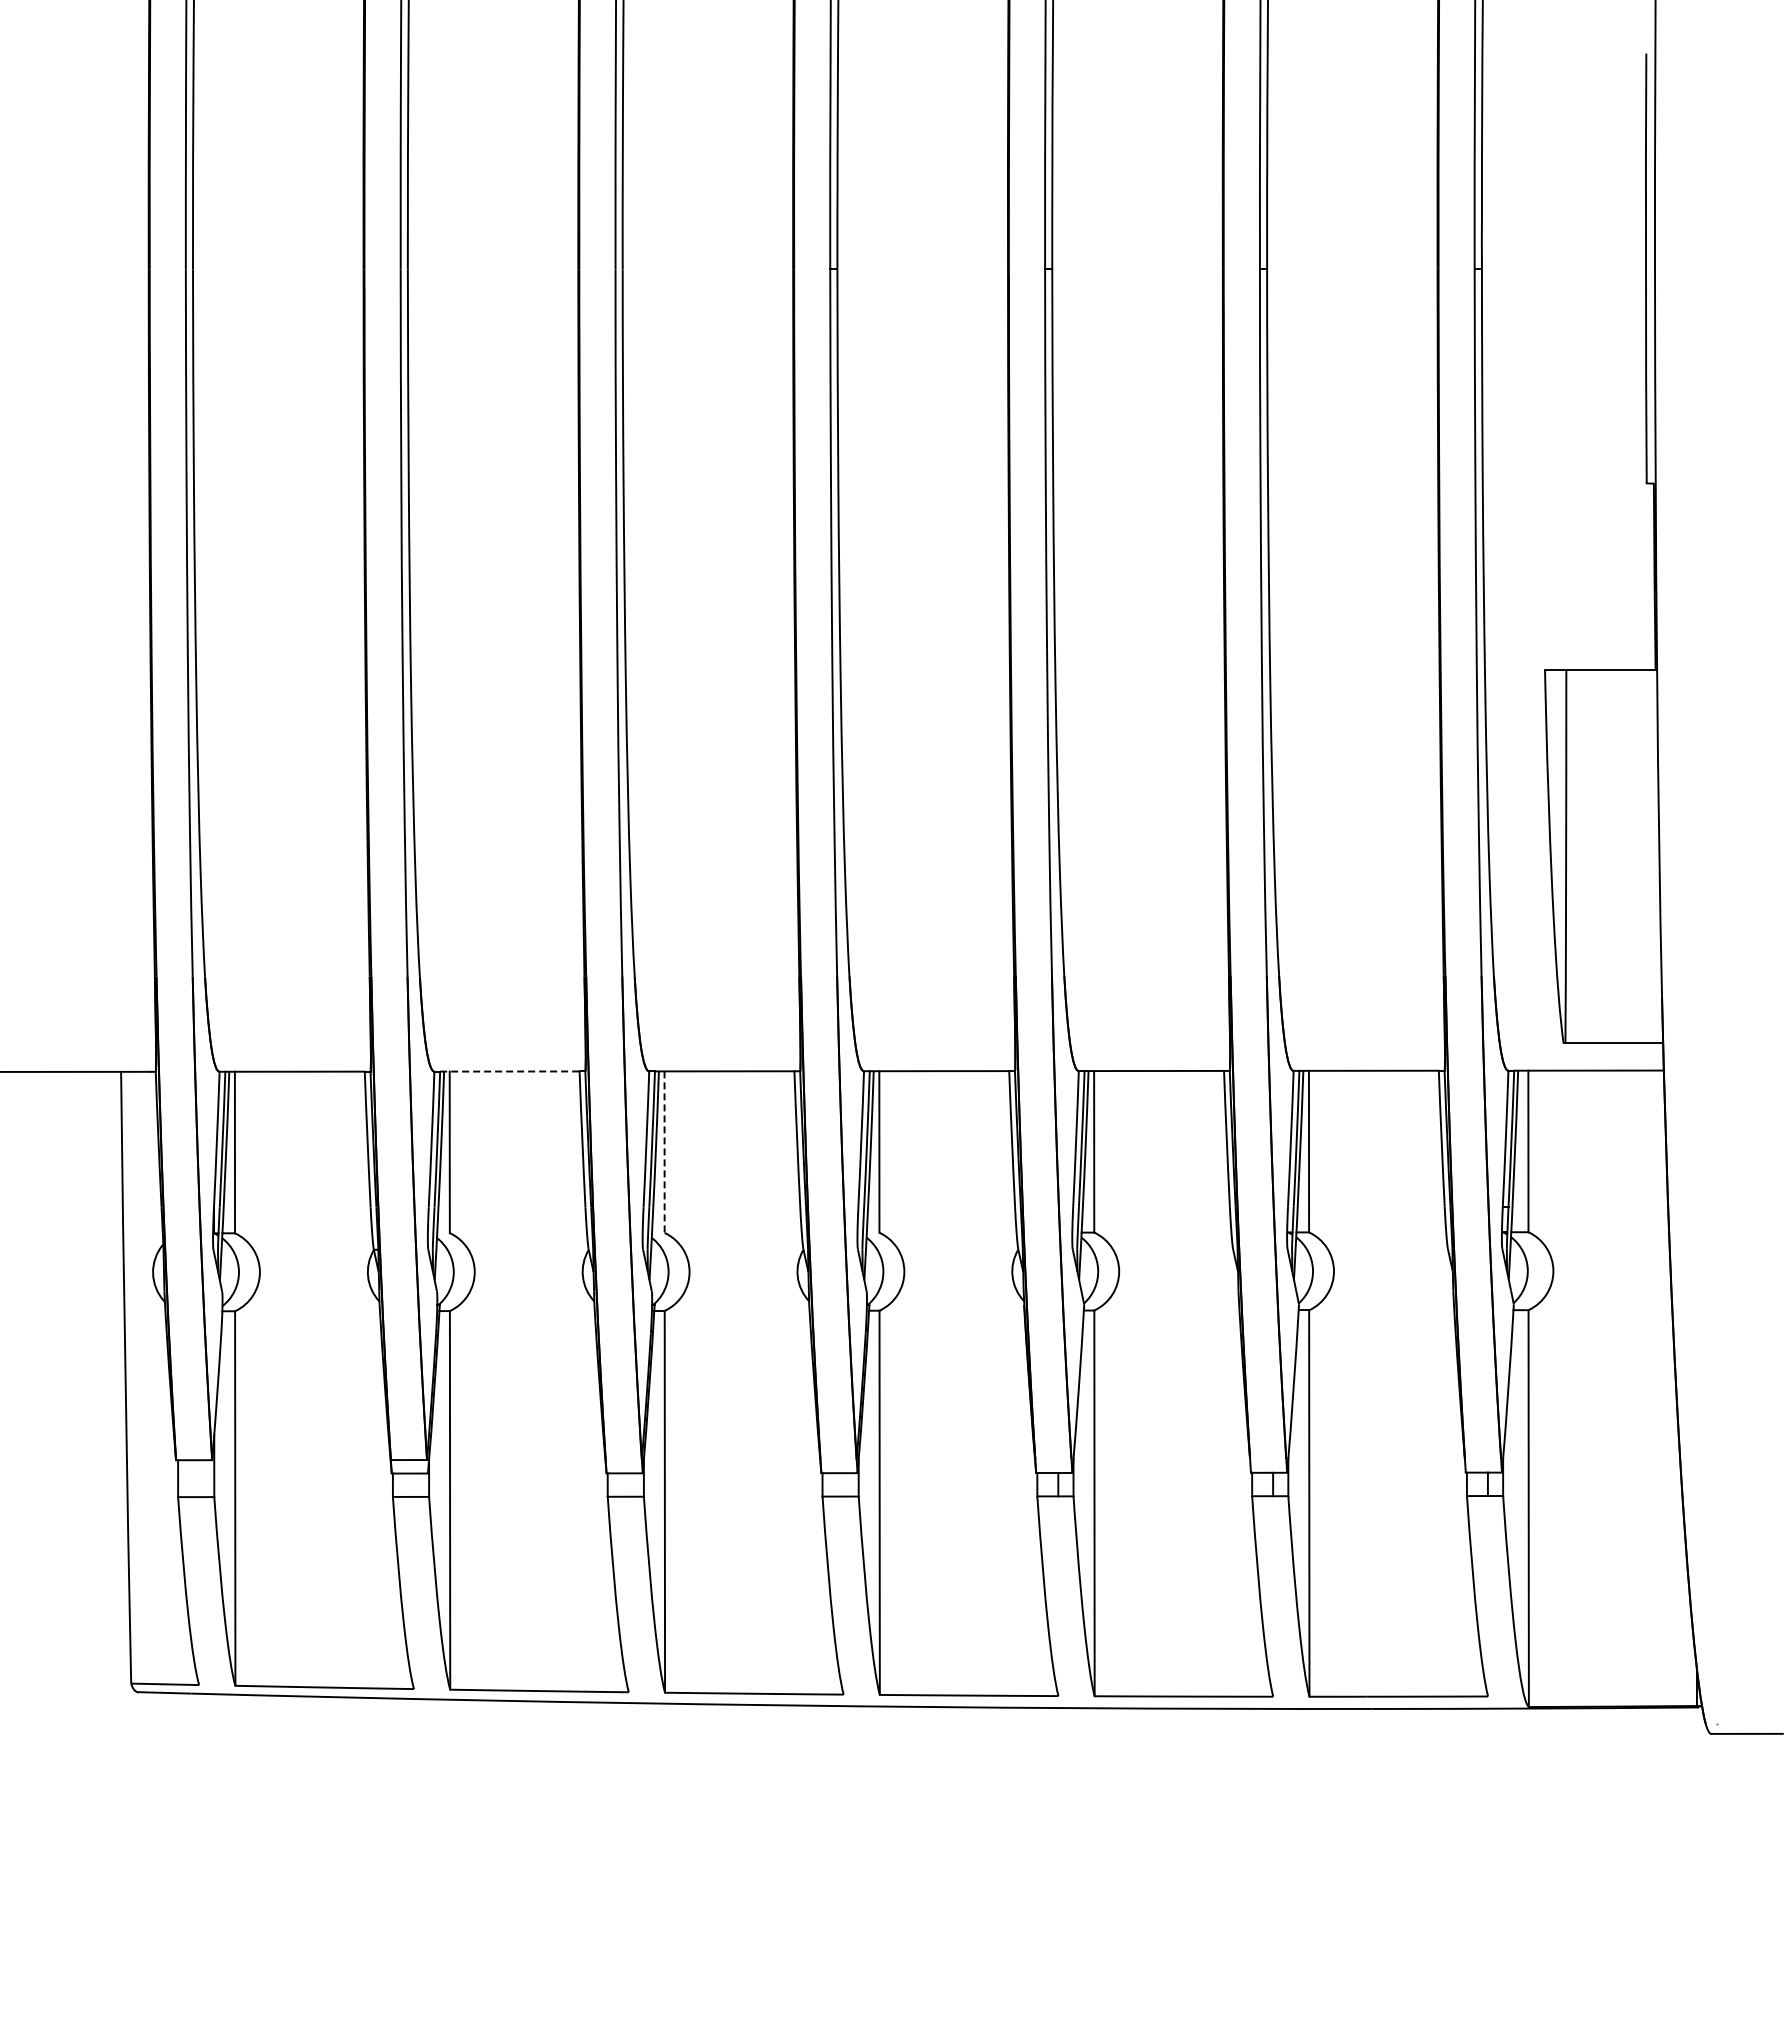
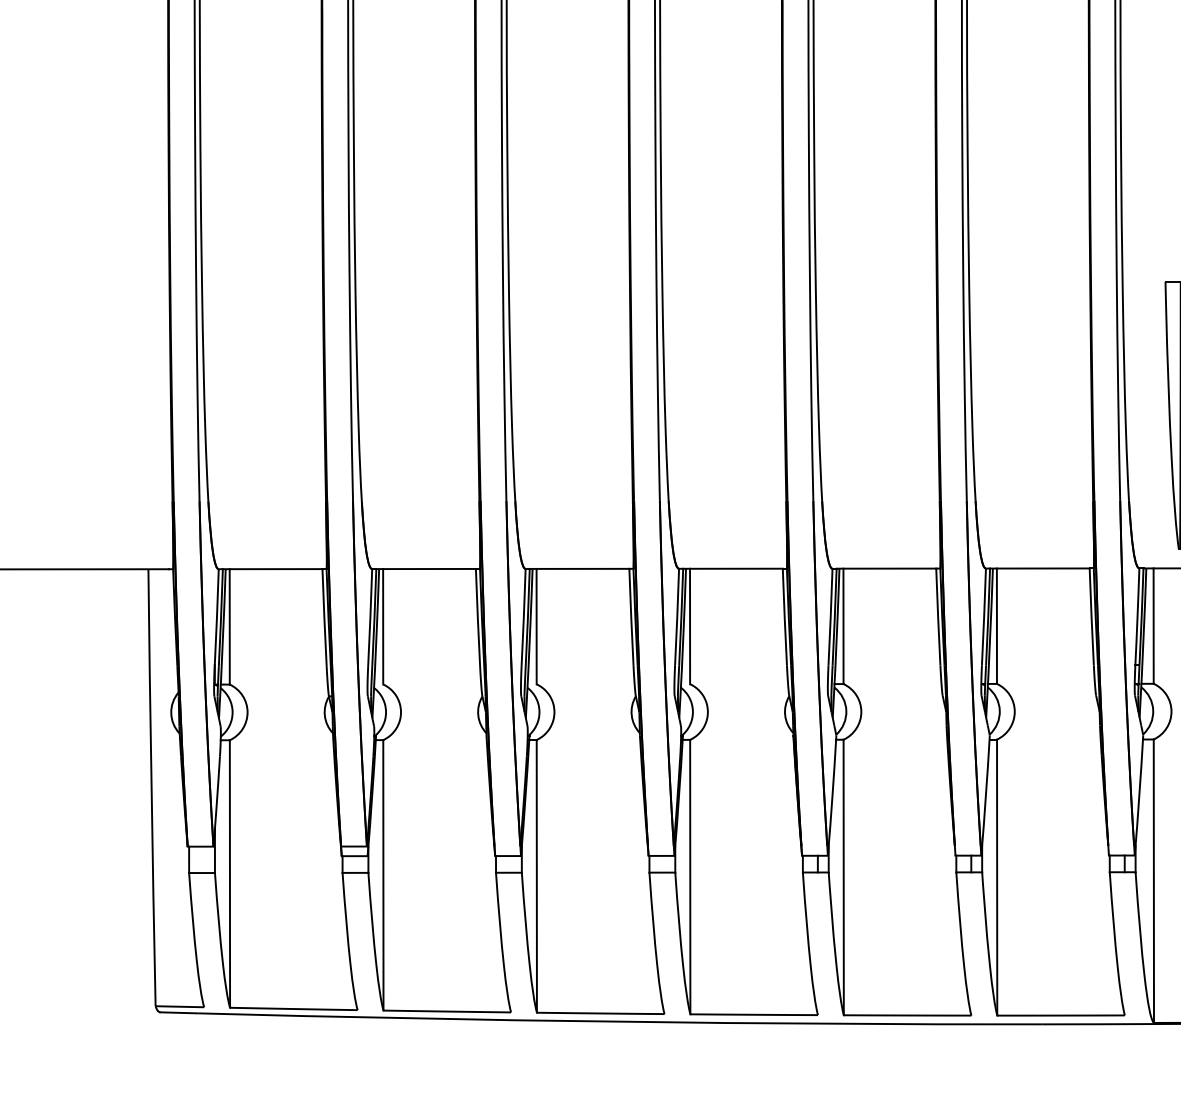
line: (509, 1071) -> (425, 569), dashed -> solid
line: (664, 1152) -> (536, 626), dashed -> solid

